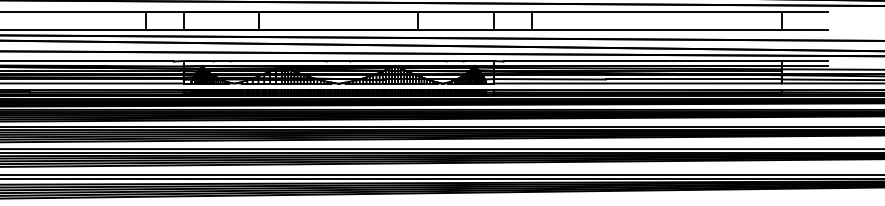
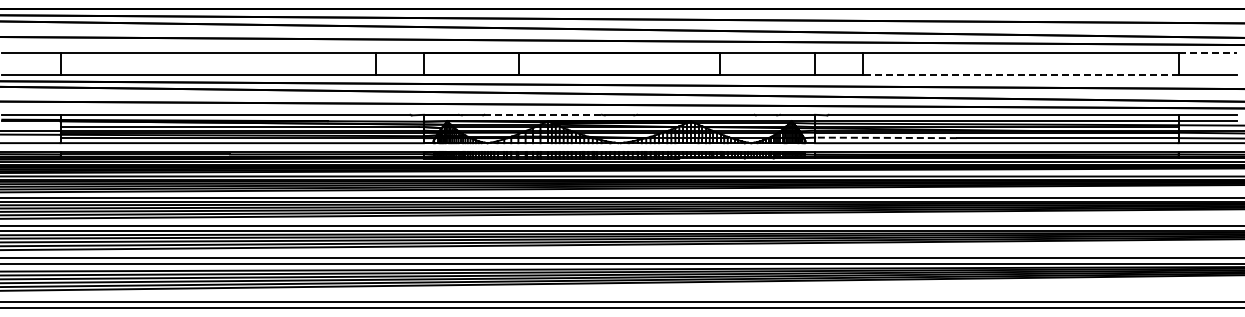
line: (805, 12) -> (1208, 53), solid -> dashed
line: (656, 29) -> (1020, 75), solid -> dashed
line: (278, 60) -> (543, 114), solid -> dashed
line: (550, 78) -> (886, 137), solid -> dashed

